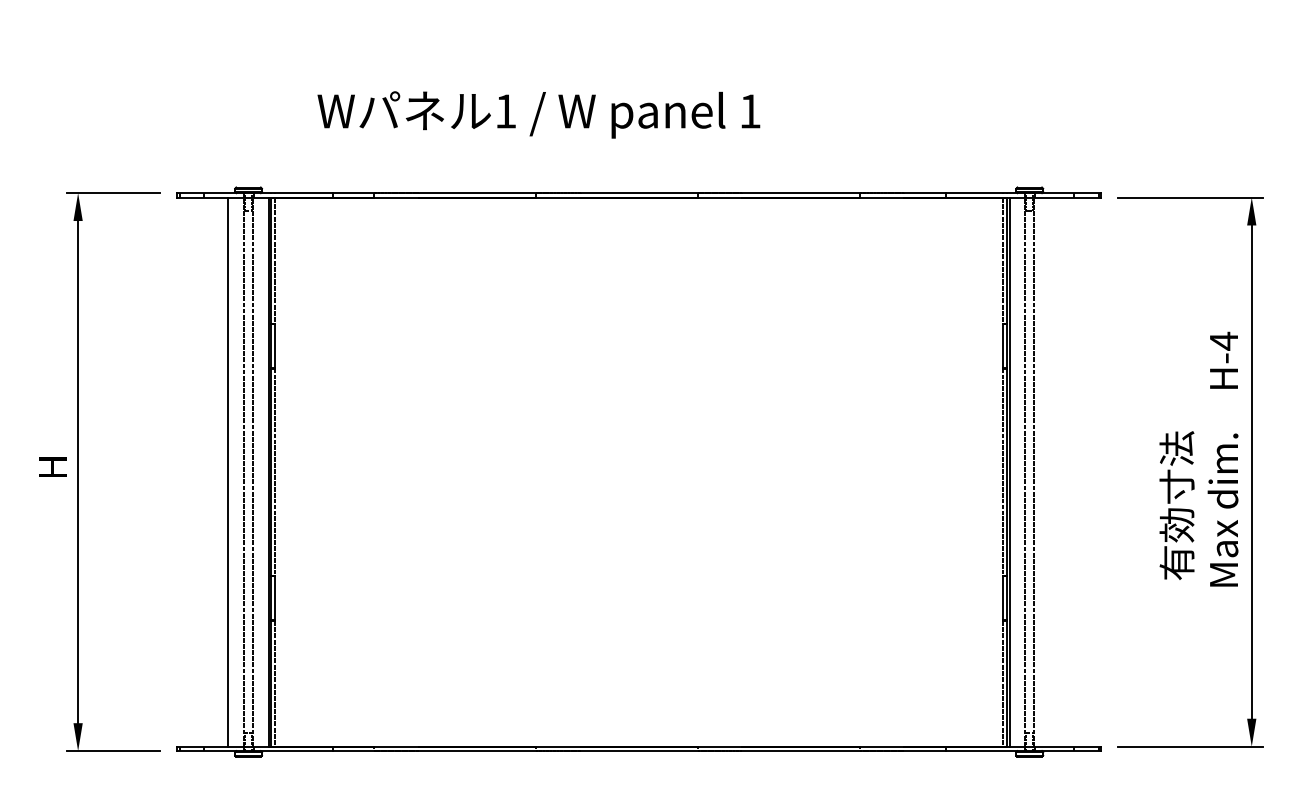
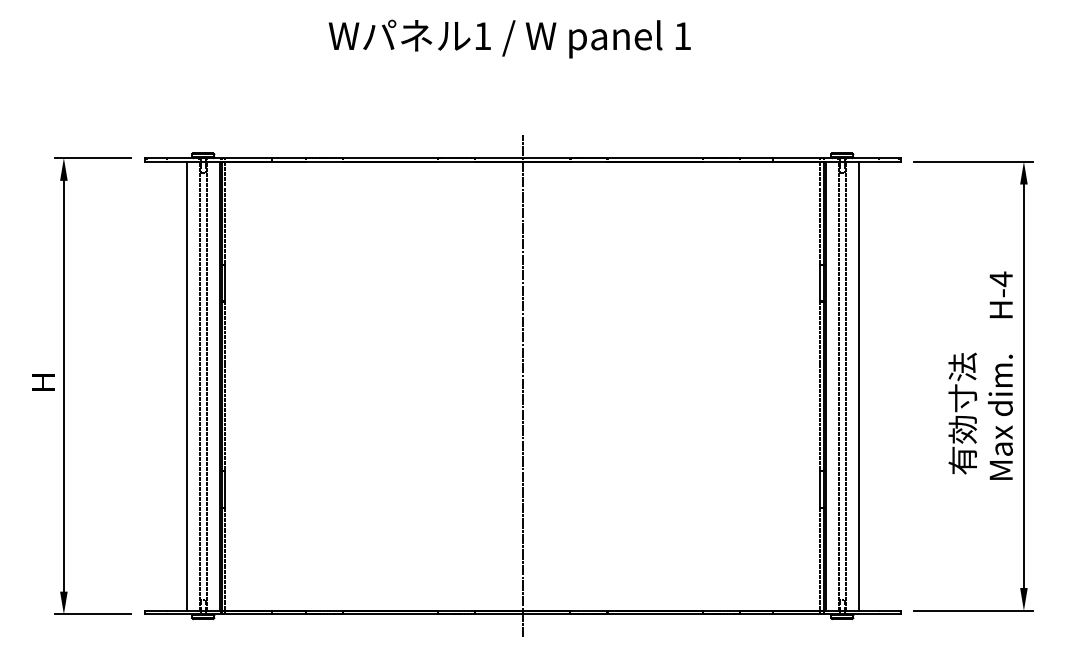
text: (538, 114) -> (509, 38), moved
line: (1049, 471) -> (858, 385), added
line: (638, 472) -> (522, 386), added

